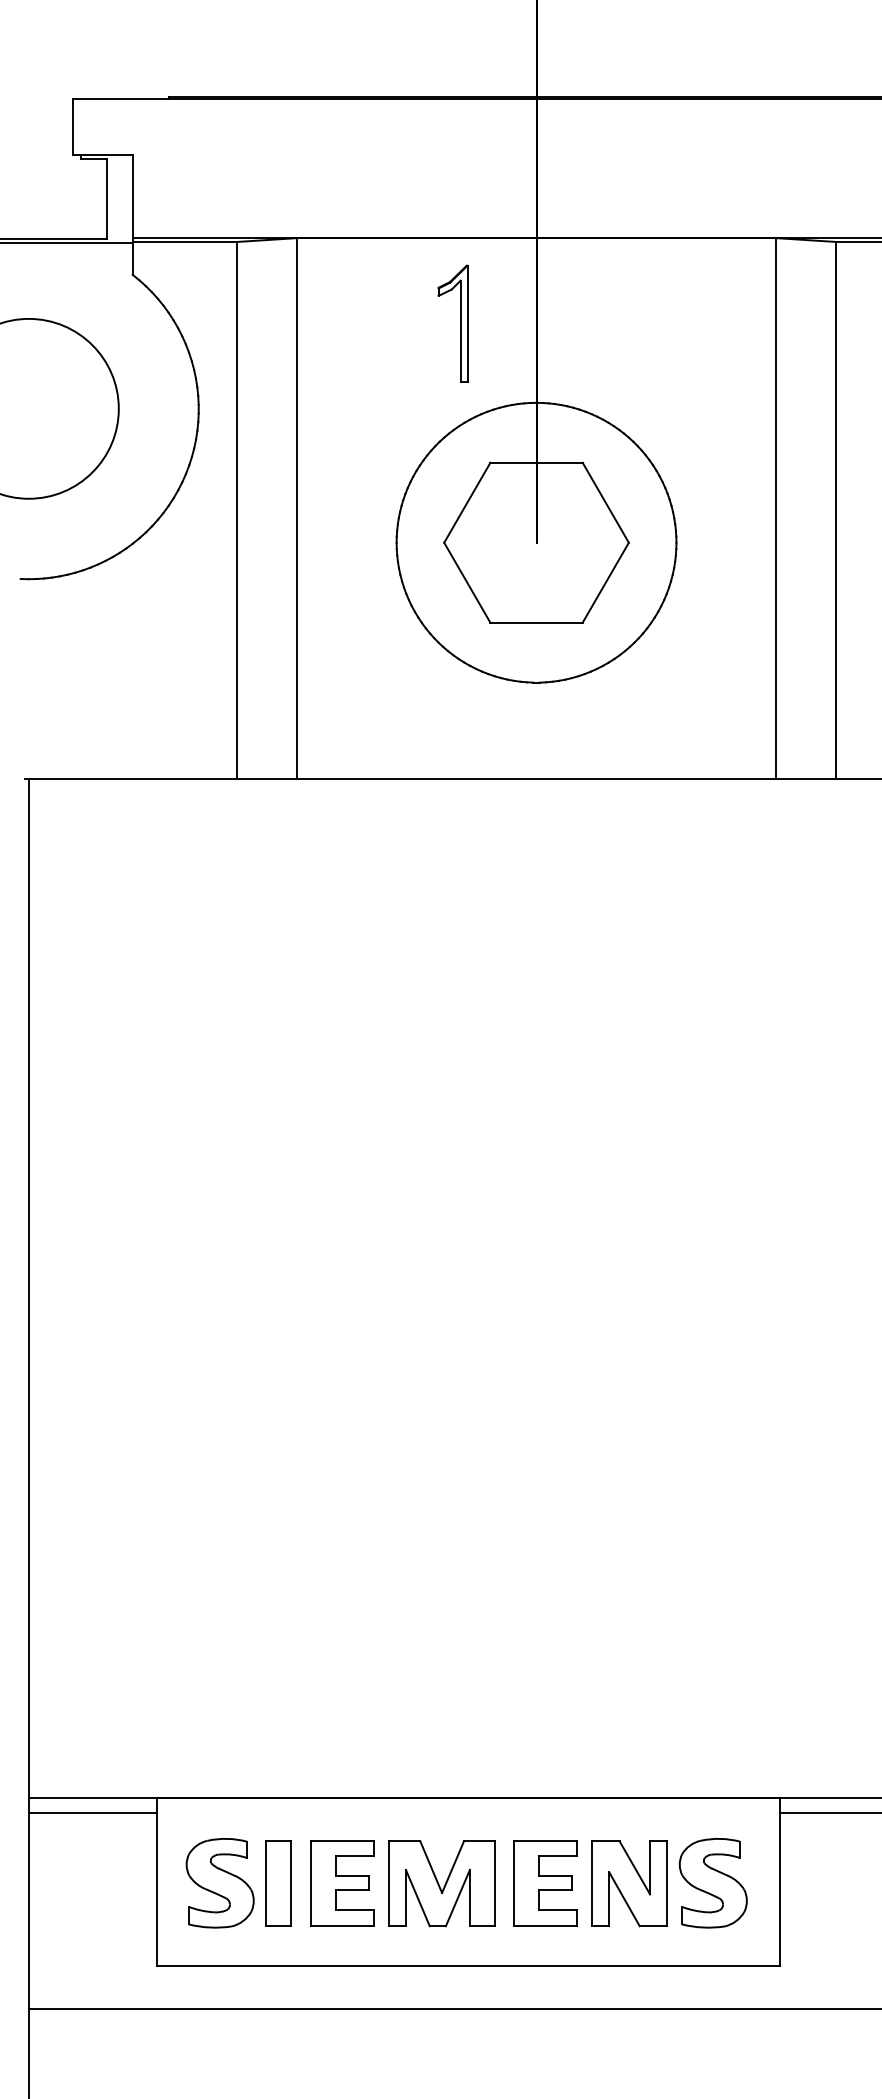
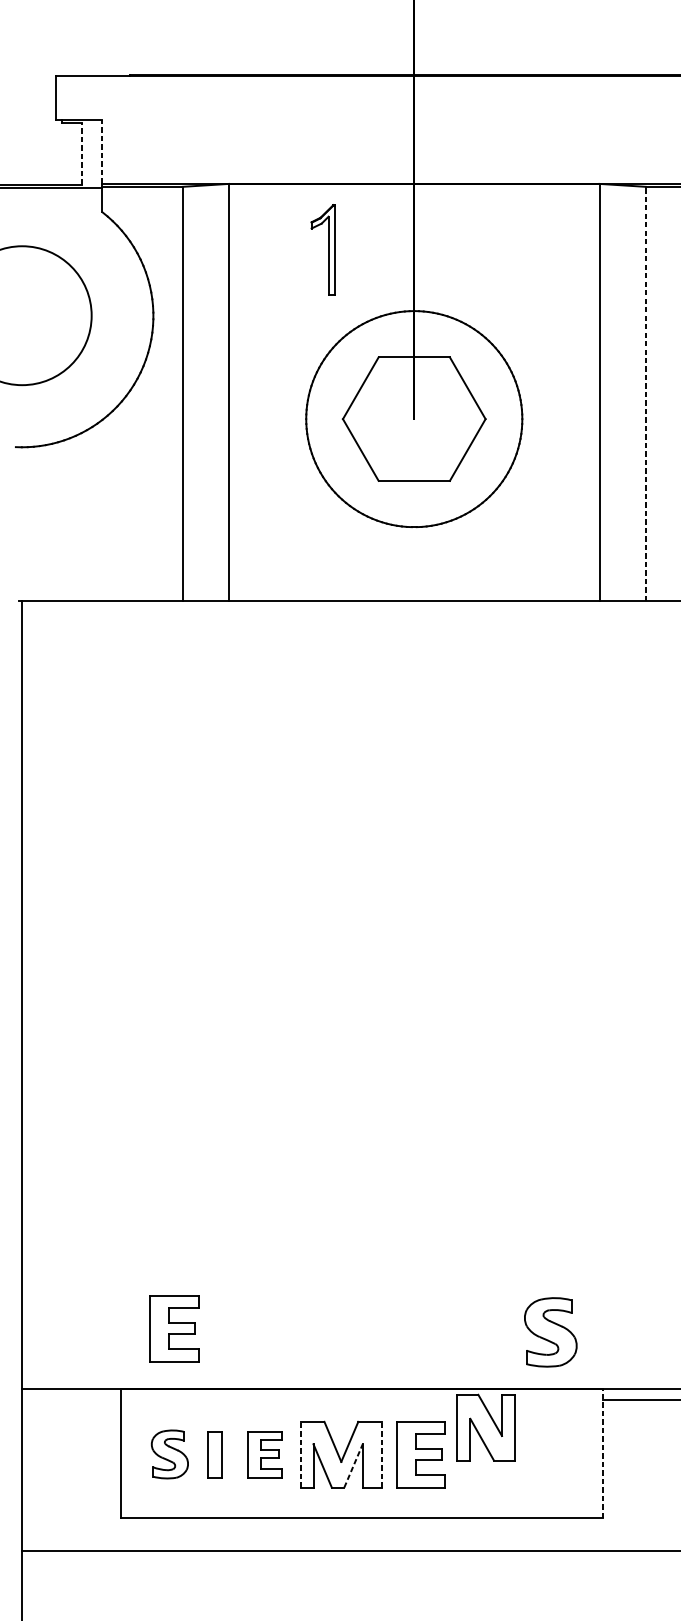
line: (132, 195) -> (102, 150), solid -> dashed
line: (106, 198) -> (82, 153), solid -> dashed
part: (460, 323) -> (328, 249), moved
line: (836, 509) -> (645, 393), solid -> dashed
part: (226, 1720) -> (174, 1328), added
line: (92, 1812) -> (71, 1399), removed
line: (780, 1881) -> (602, 1453), solid -> dashed
part: (219, 1883) -> (169, 1454), size x0.7
part: (278, 1883) -> (215, 1454), size x0.7
part: (342, 1883) -> (264, 1454), size x0.7
line: (389, 1883) -> (300, 1454), solid -> dashed
line: (494, 1883) -> (381, 1454), solid -> dashed
part: (629, 1883) -> (486, 1427), moved
part: (712, 1883) -> (550, 1332), moved
line: (457, 1898) -> (353, 1466), solid -> dashed

